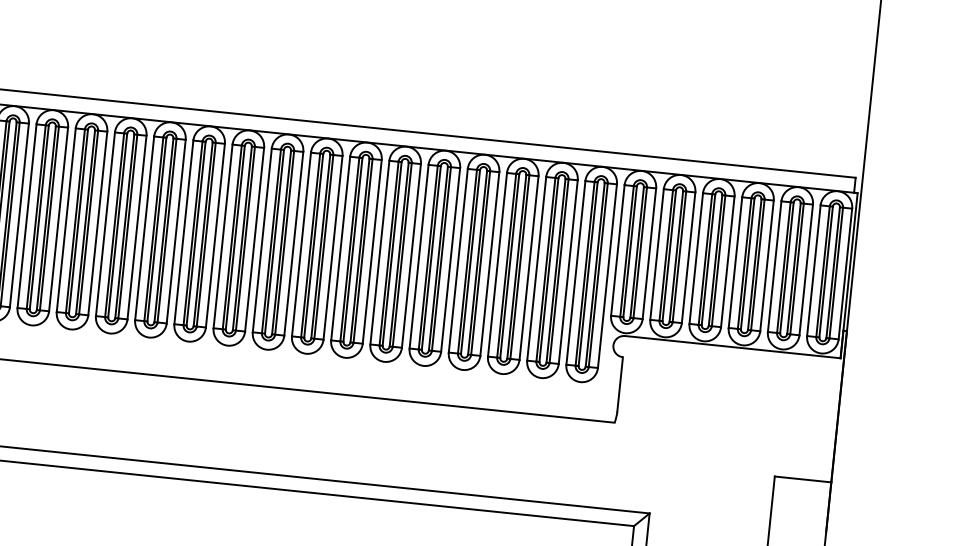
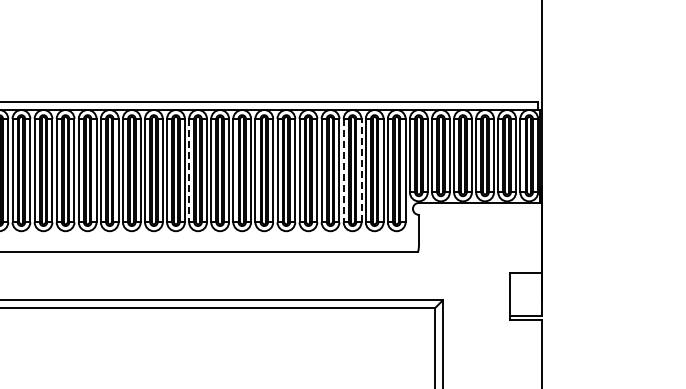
line: (223, 236) -> (189, 170), solid -> dashed
line: (497, 264) -> (343, 170), solid -> dashed
line: (529, 267) -> (361, 170), solid -> dashed

